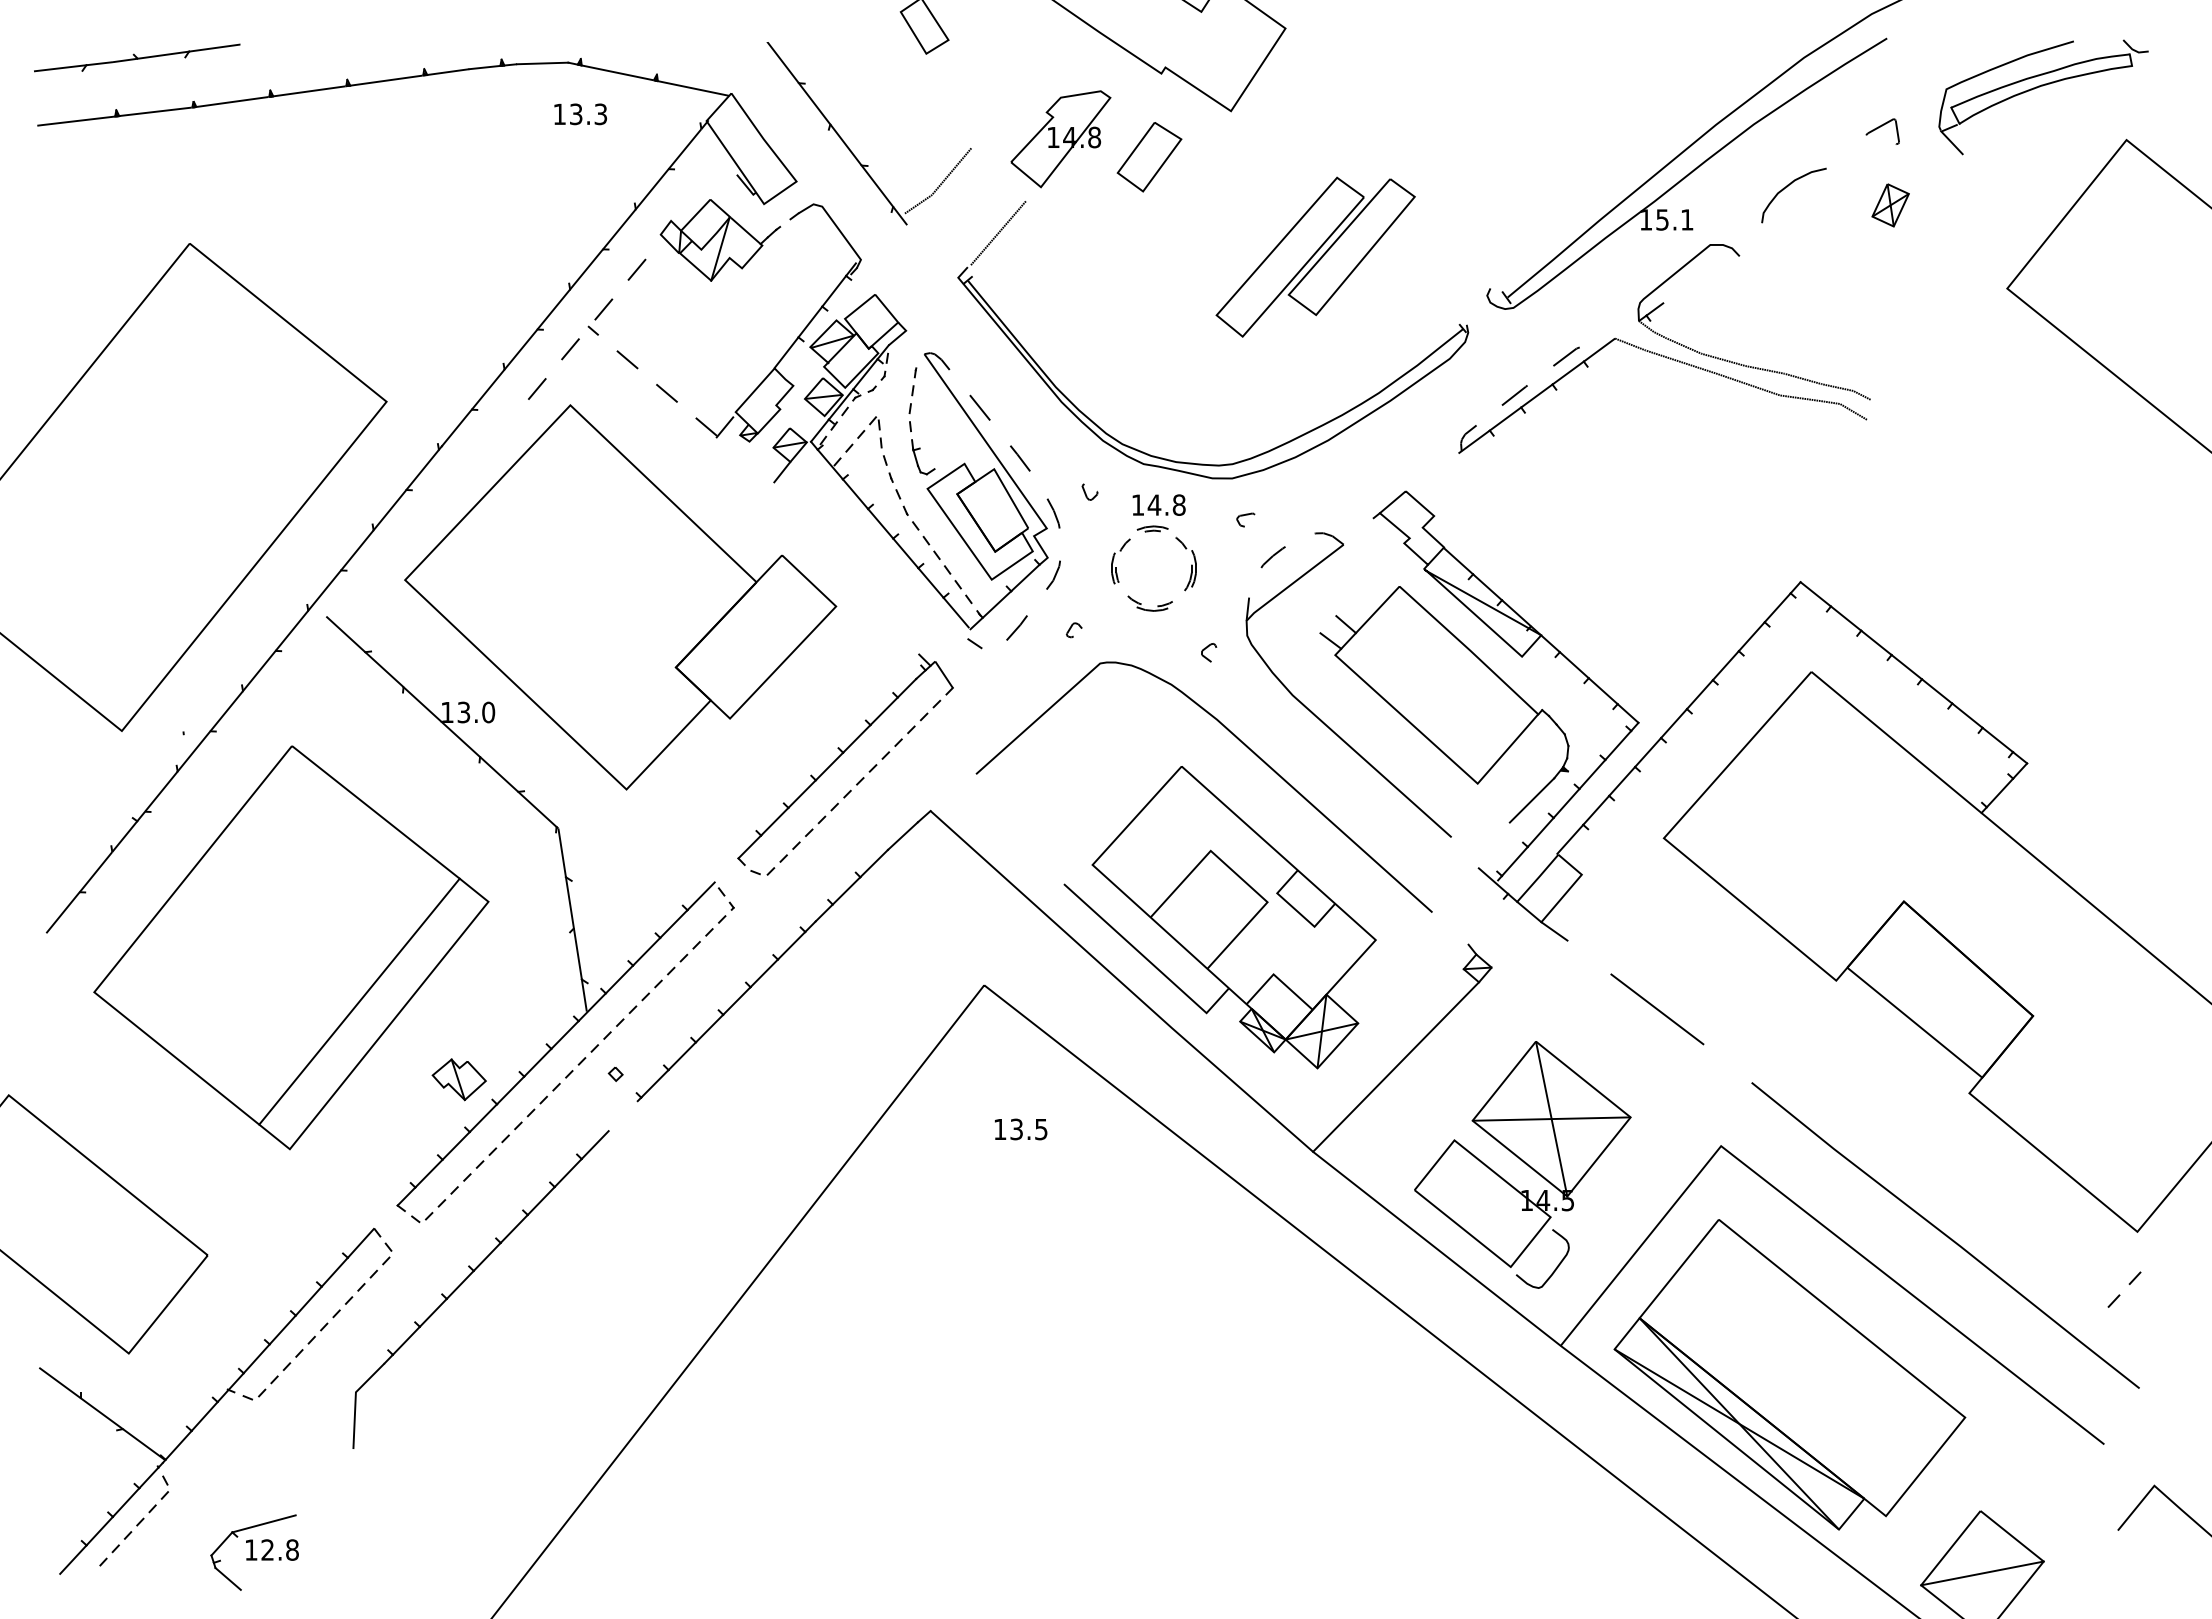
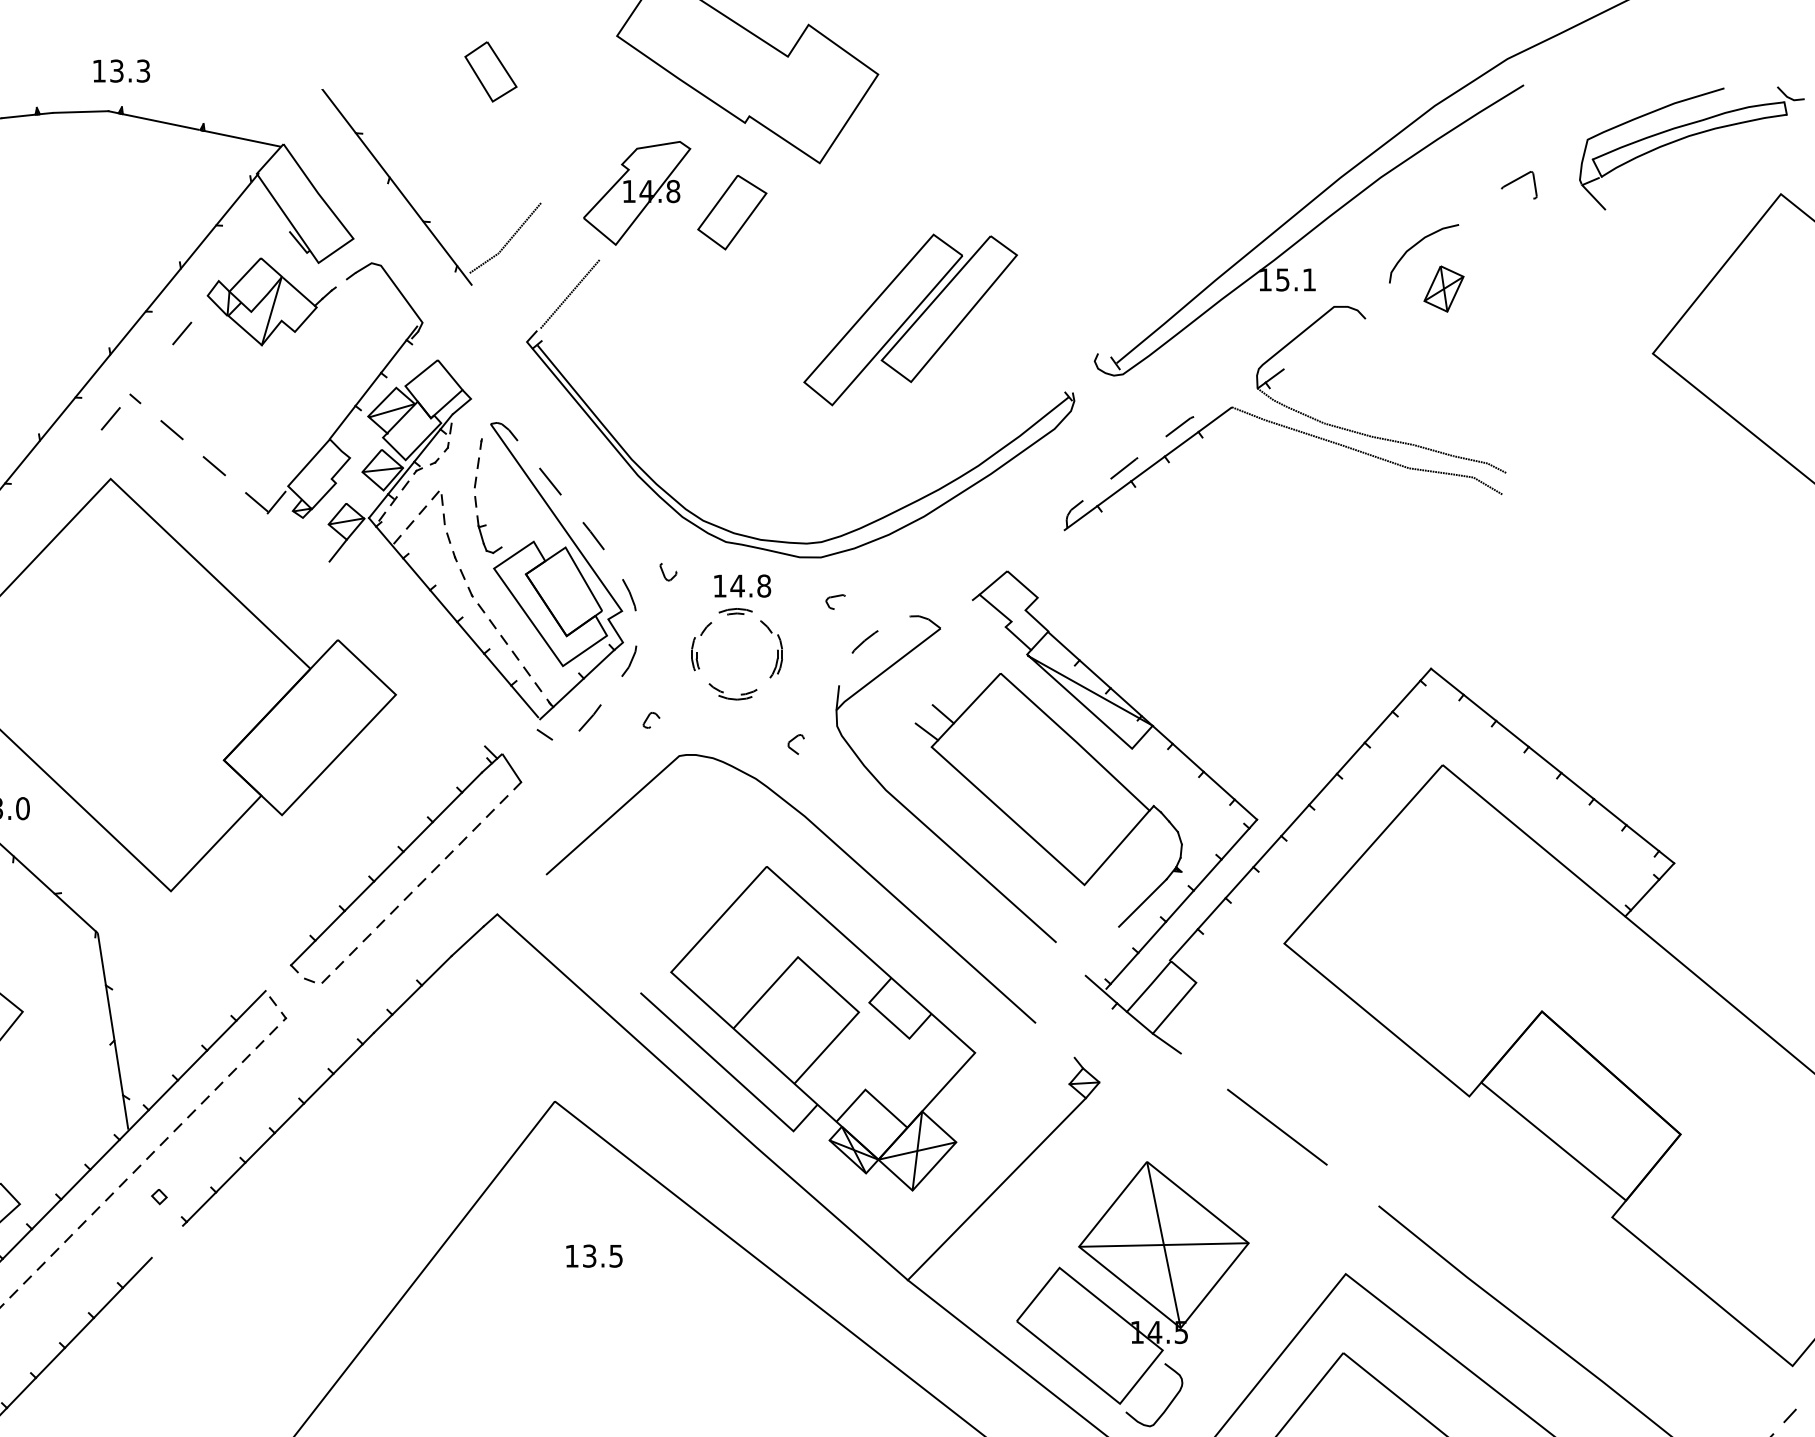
text: (580, 114) -> (121, 71), moved
part: (1890, 205) -> (1443, 289), moved
line: (603, 309) -> (146, 376), removed
line: (536, 388) -> (74, 460), removed

